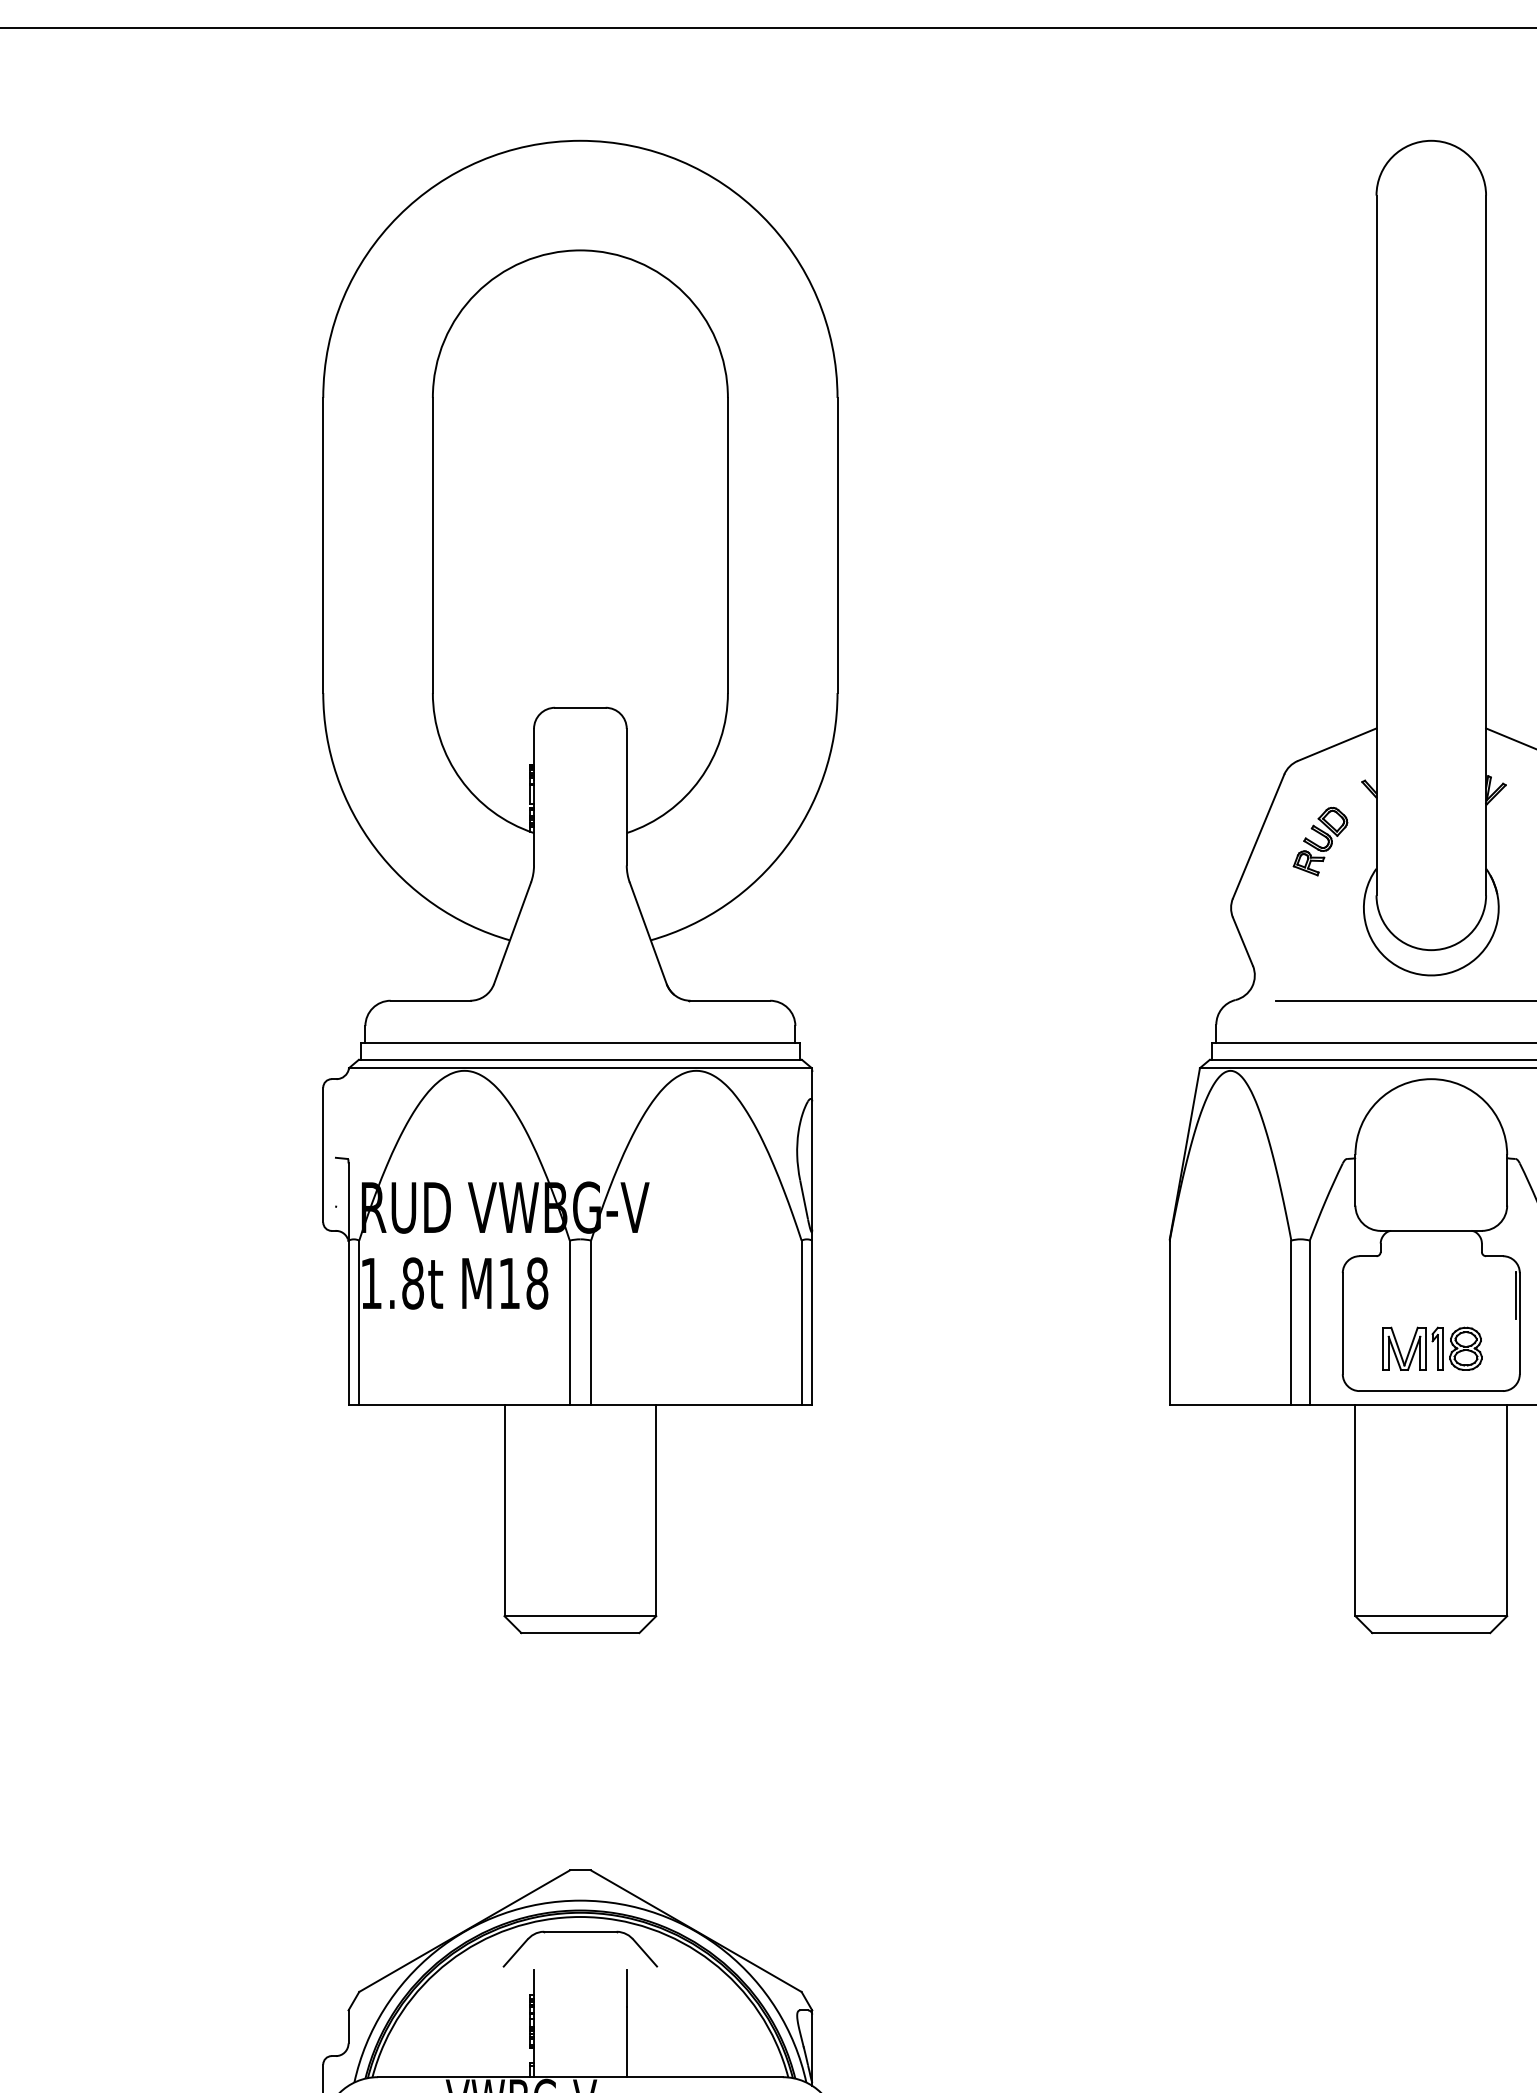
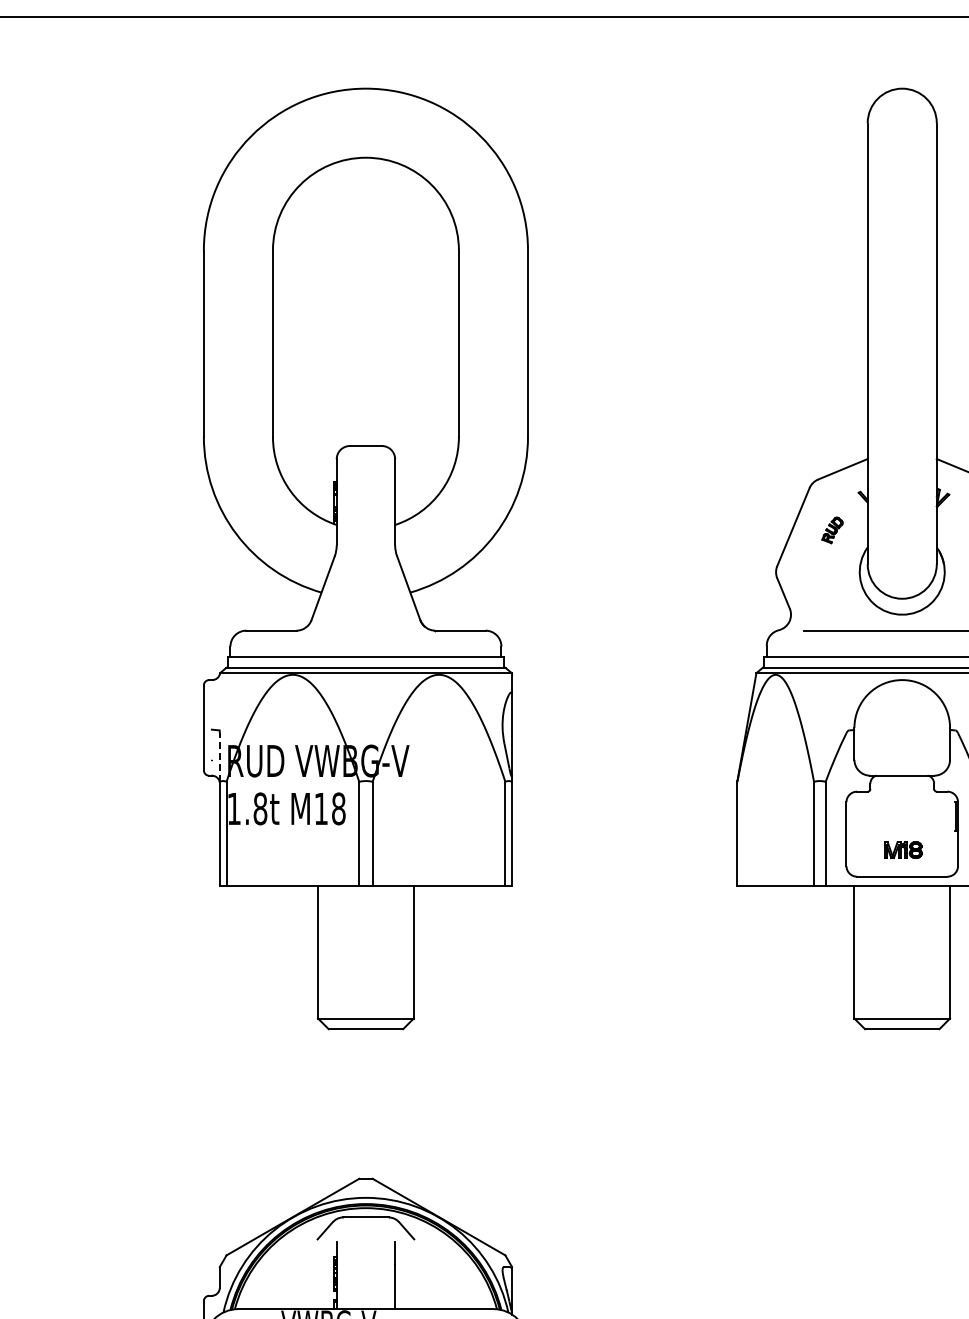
part: (1320, 841) -> (832, 530), size x0.6
line: (348, 1201) -> (219, 757), solid -> dashed
part: (1433, 1347) -> (903, 849), size x0.6

